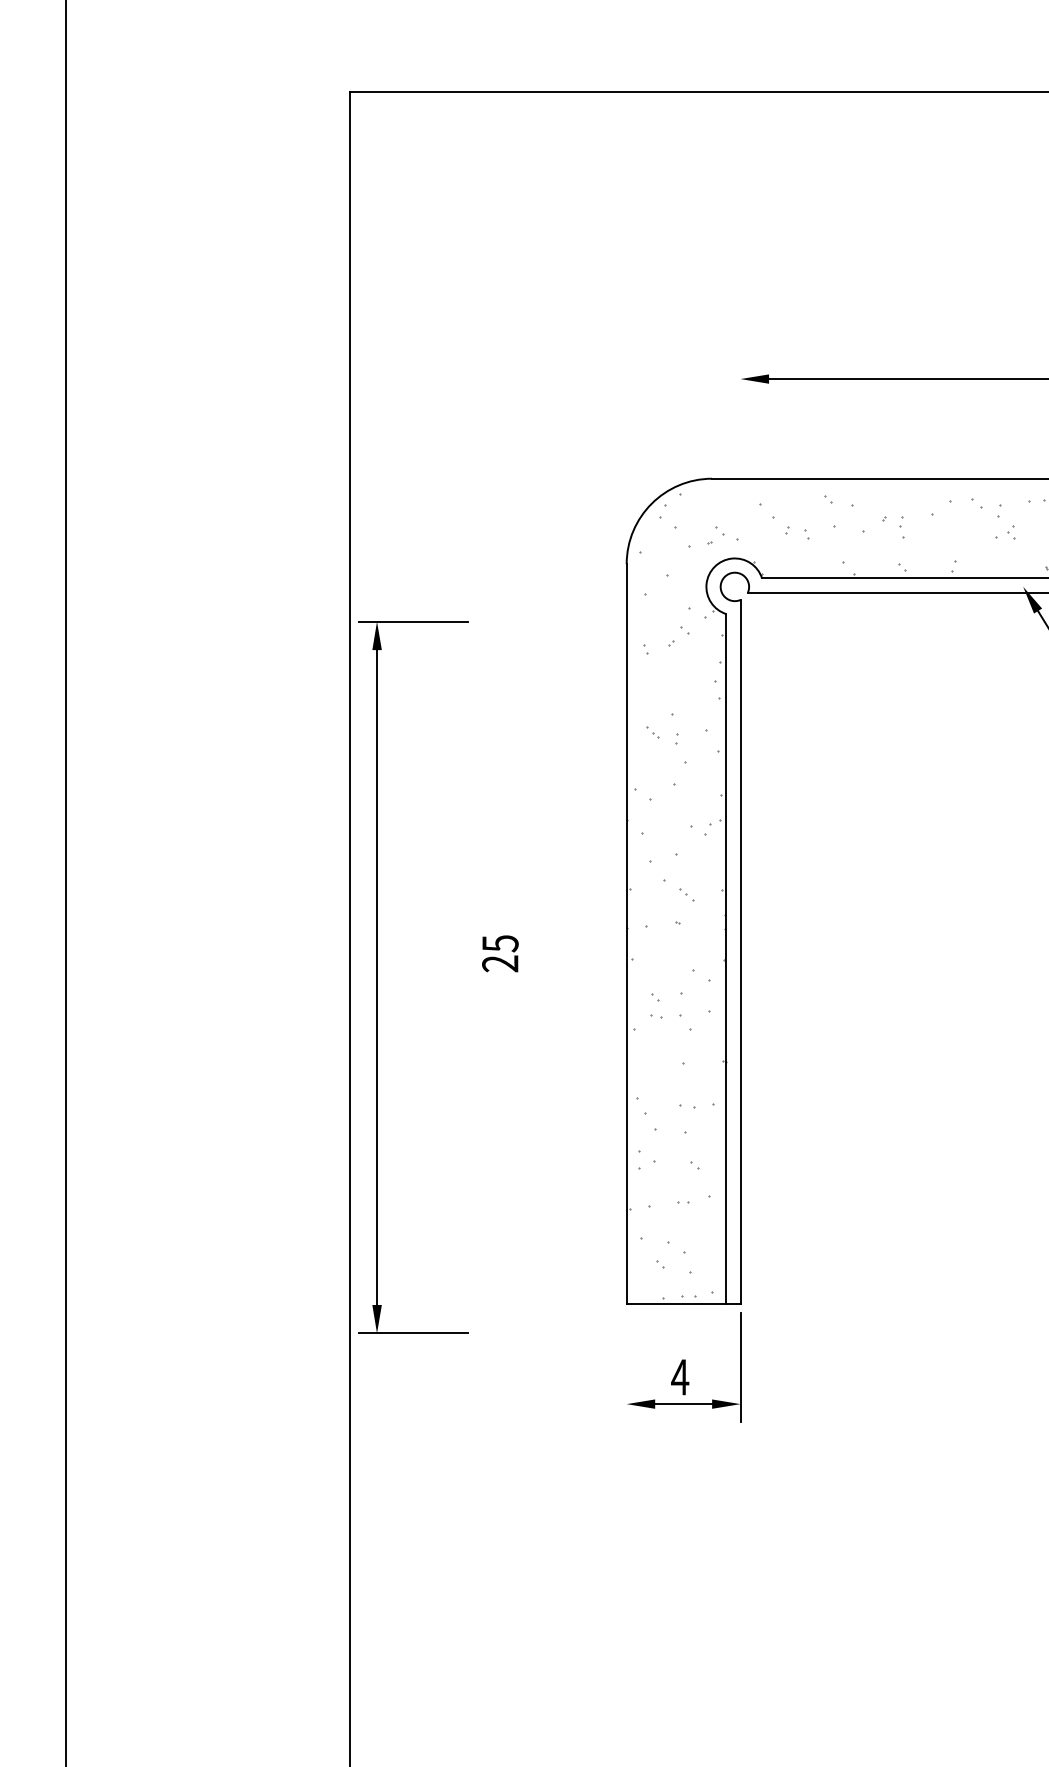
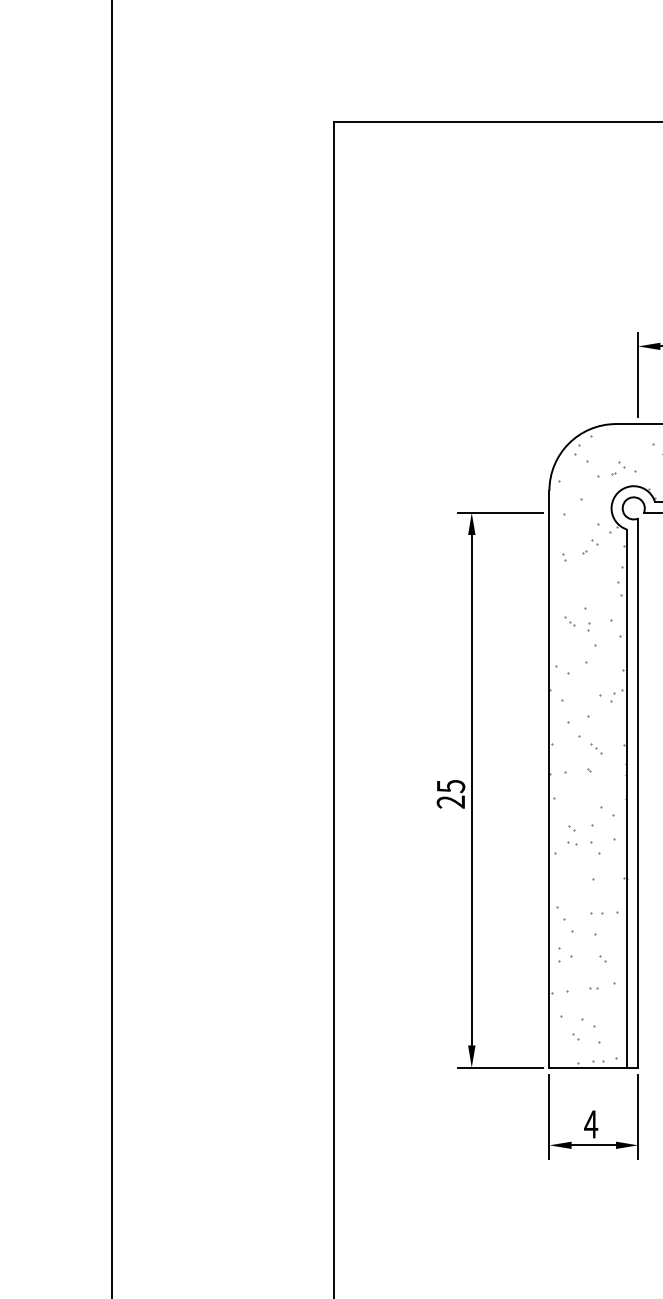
line: (740, 415) -> (638, 374), added
part: (377, 977) -> (472, 790), moved
line: (626, 1367) -> (549, 1116), added

